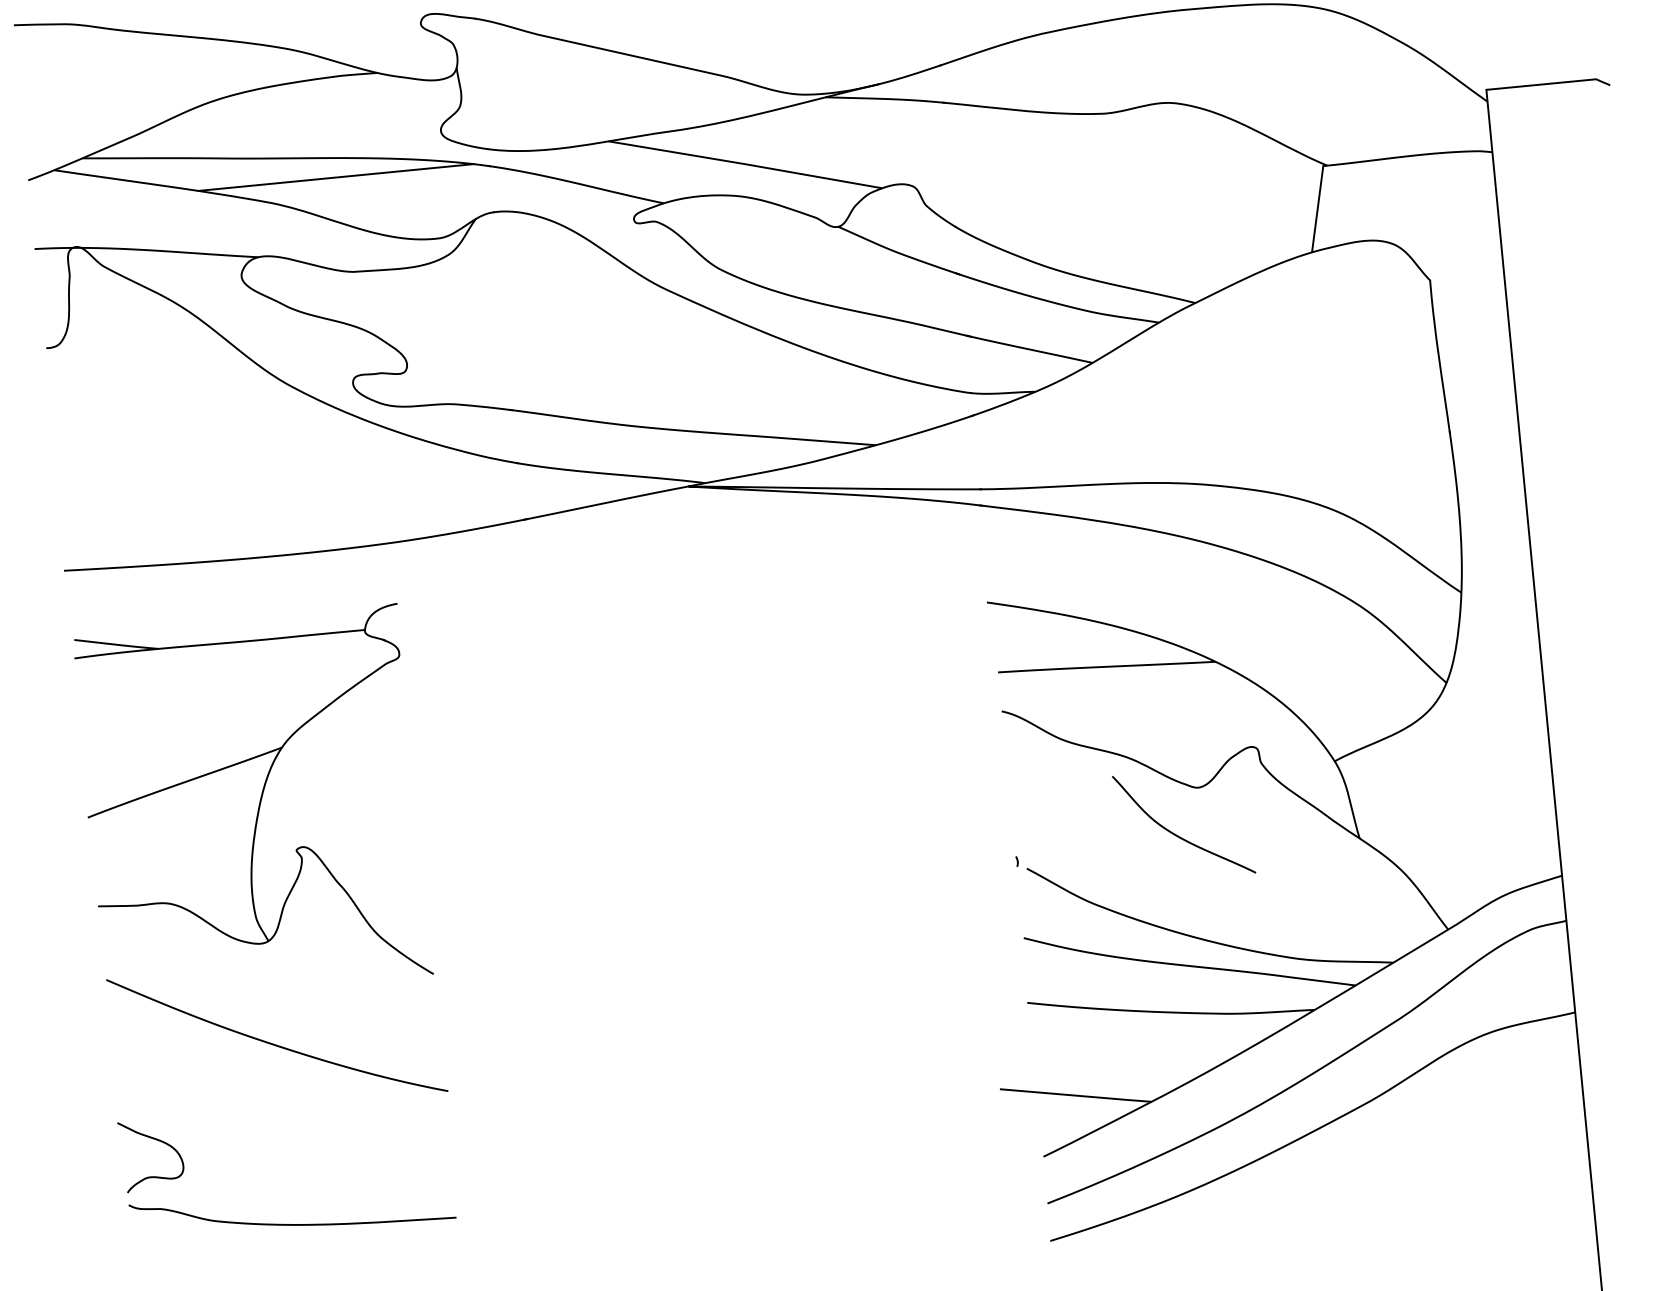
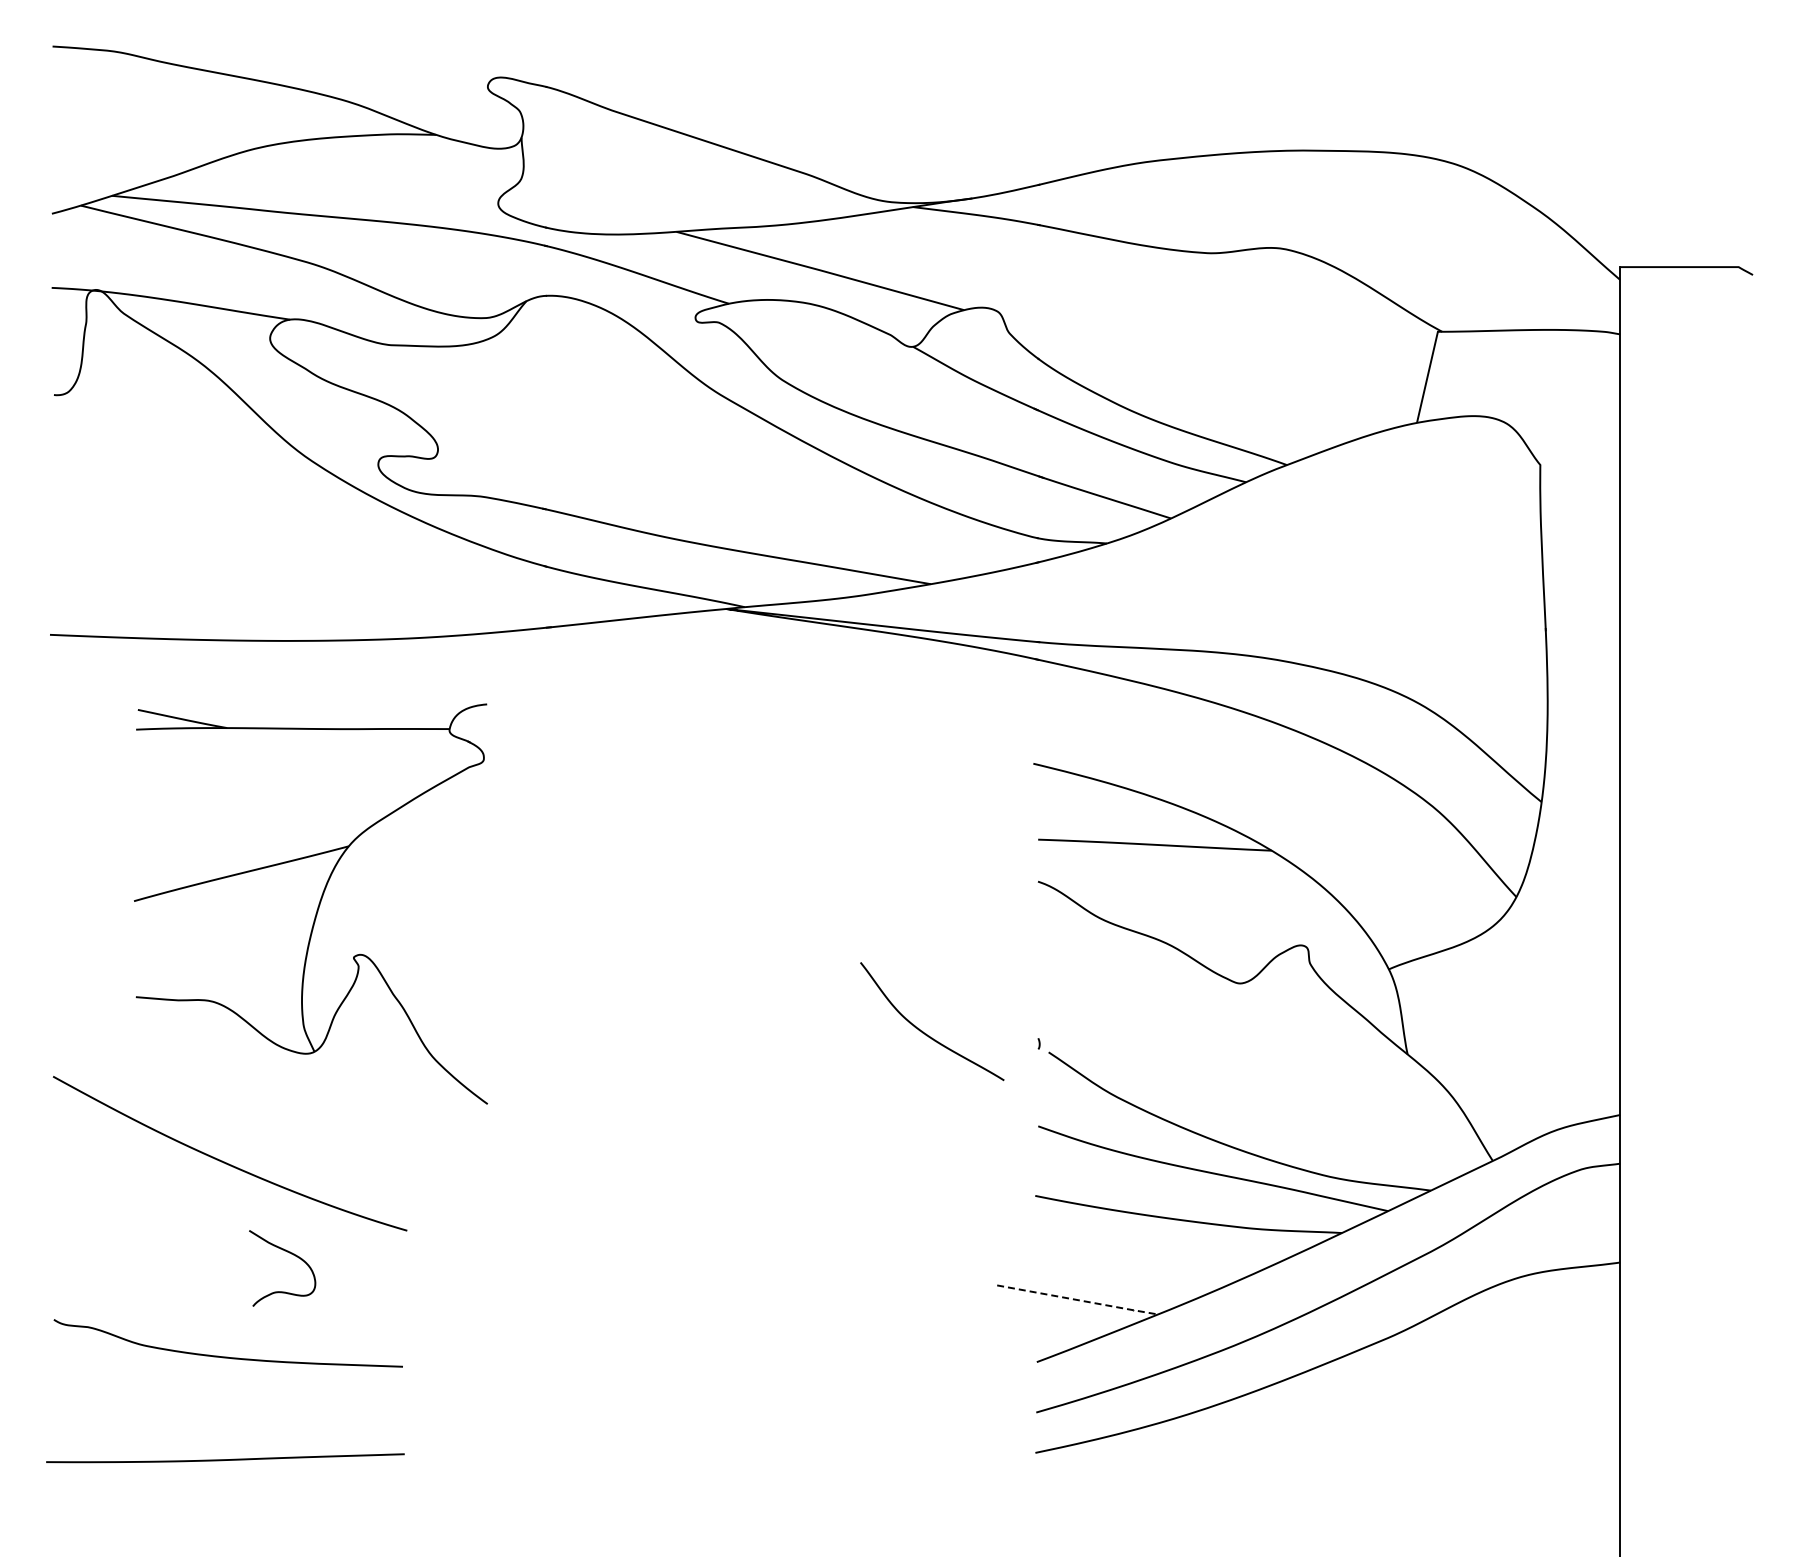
line: (335, 177) -> (380, 242), removed
part: (258, 806) -> (317, 906), moved
curve: (1179, 836) -> (926, 1033), moved
line: (1077, 1095) -> (1079, 1300), solid -> dashed
curve: (156, 1140) -> (289, 1253), moved

